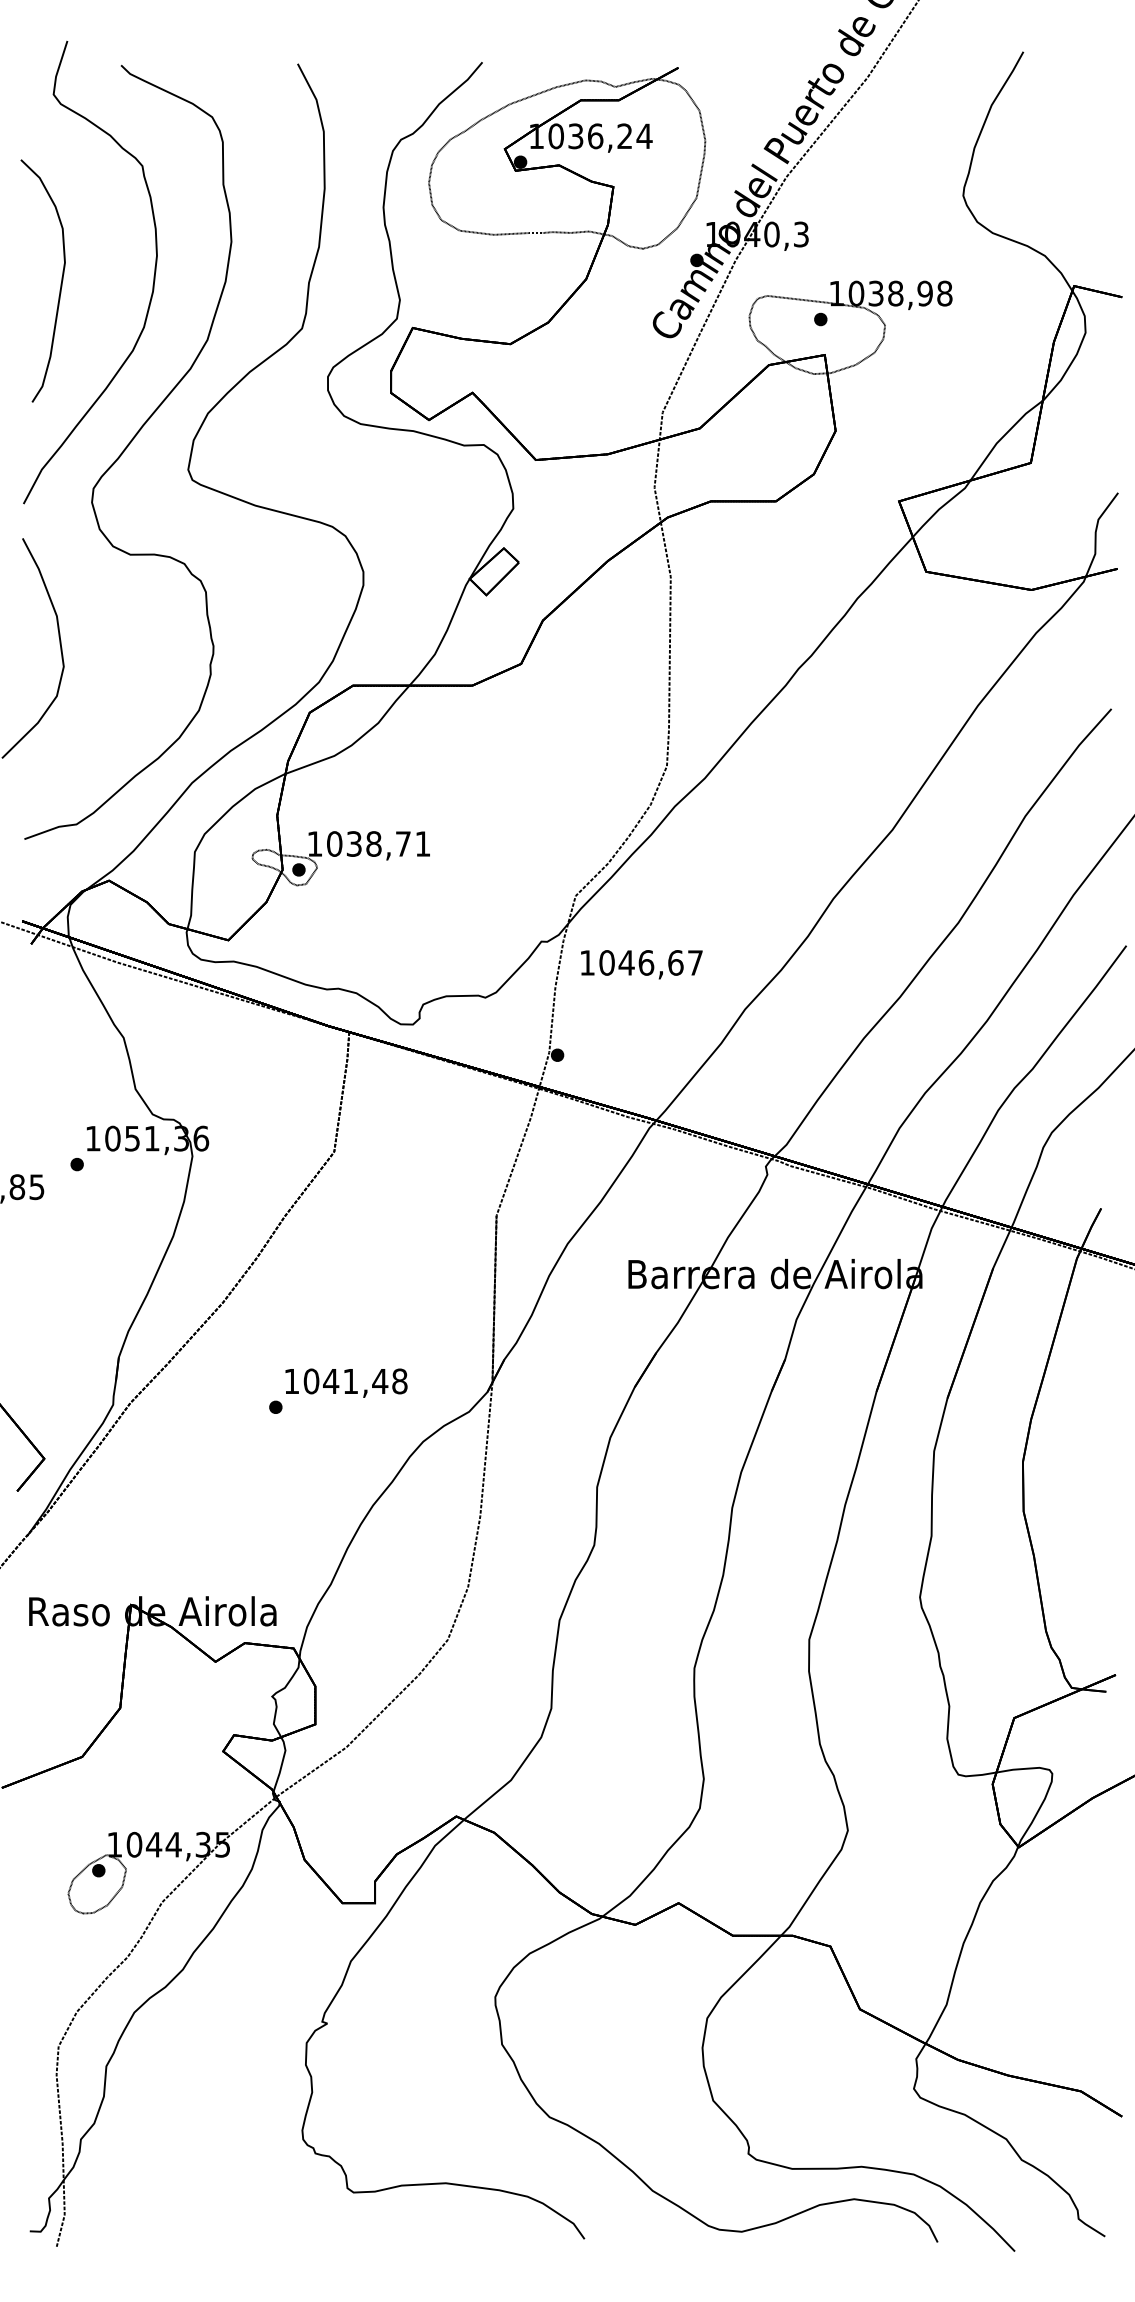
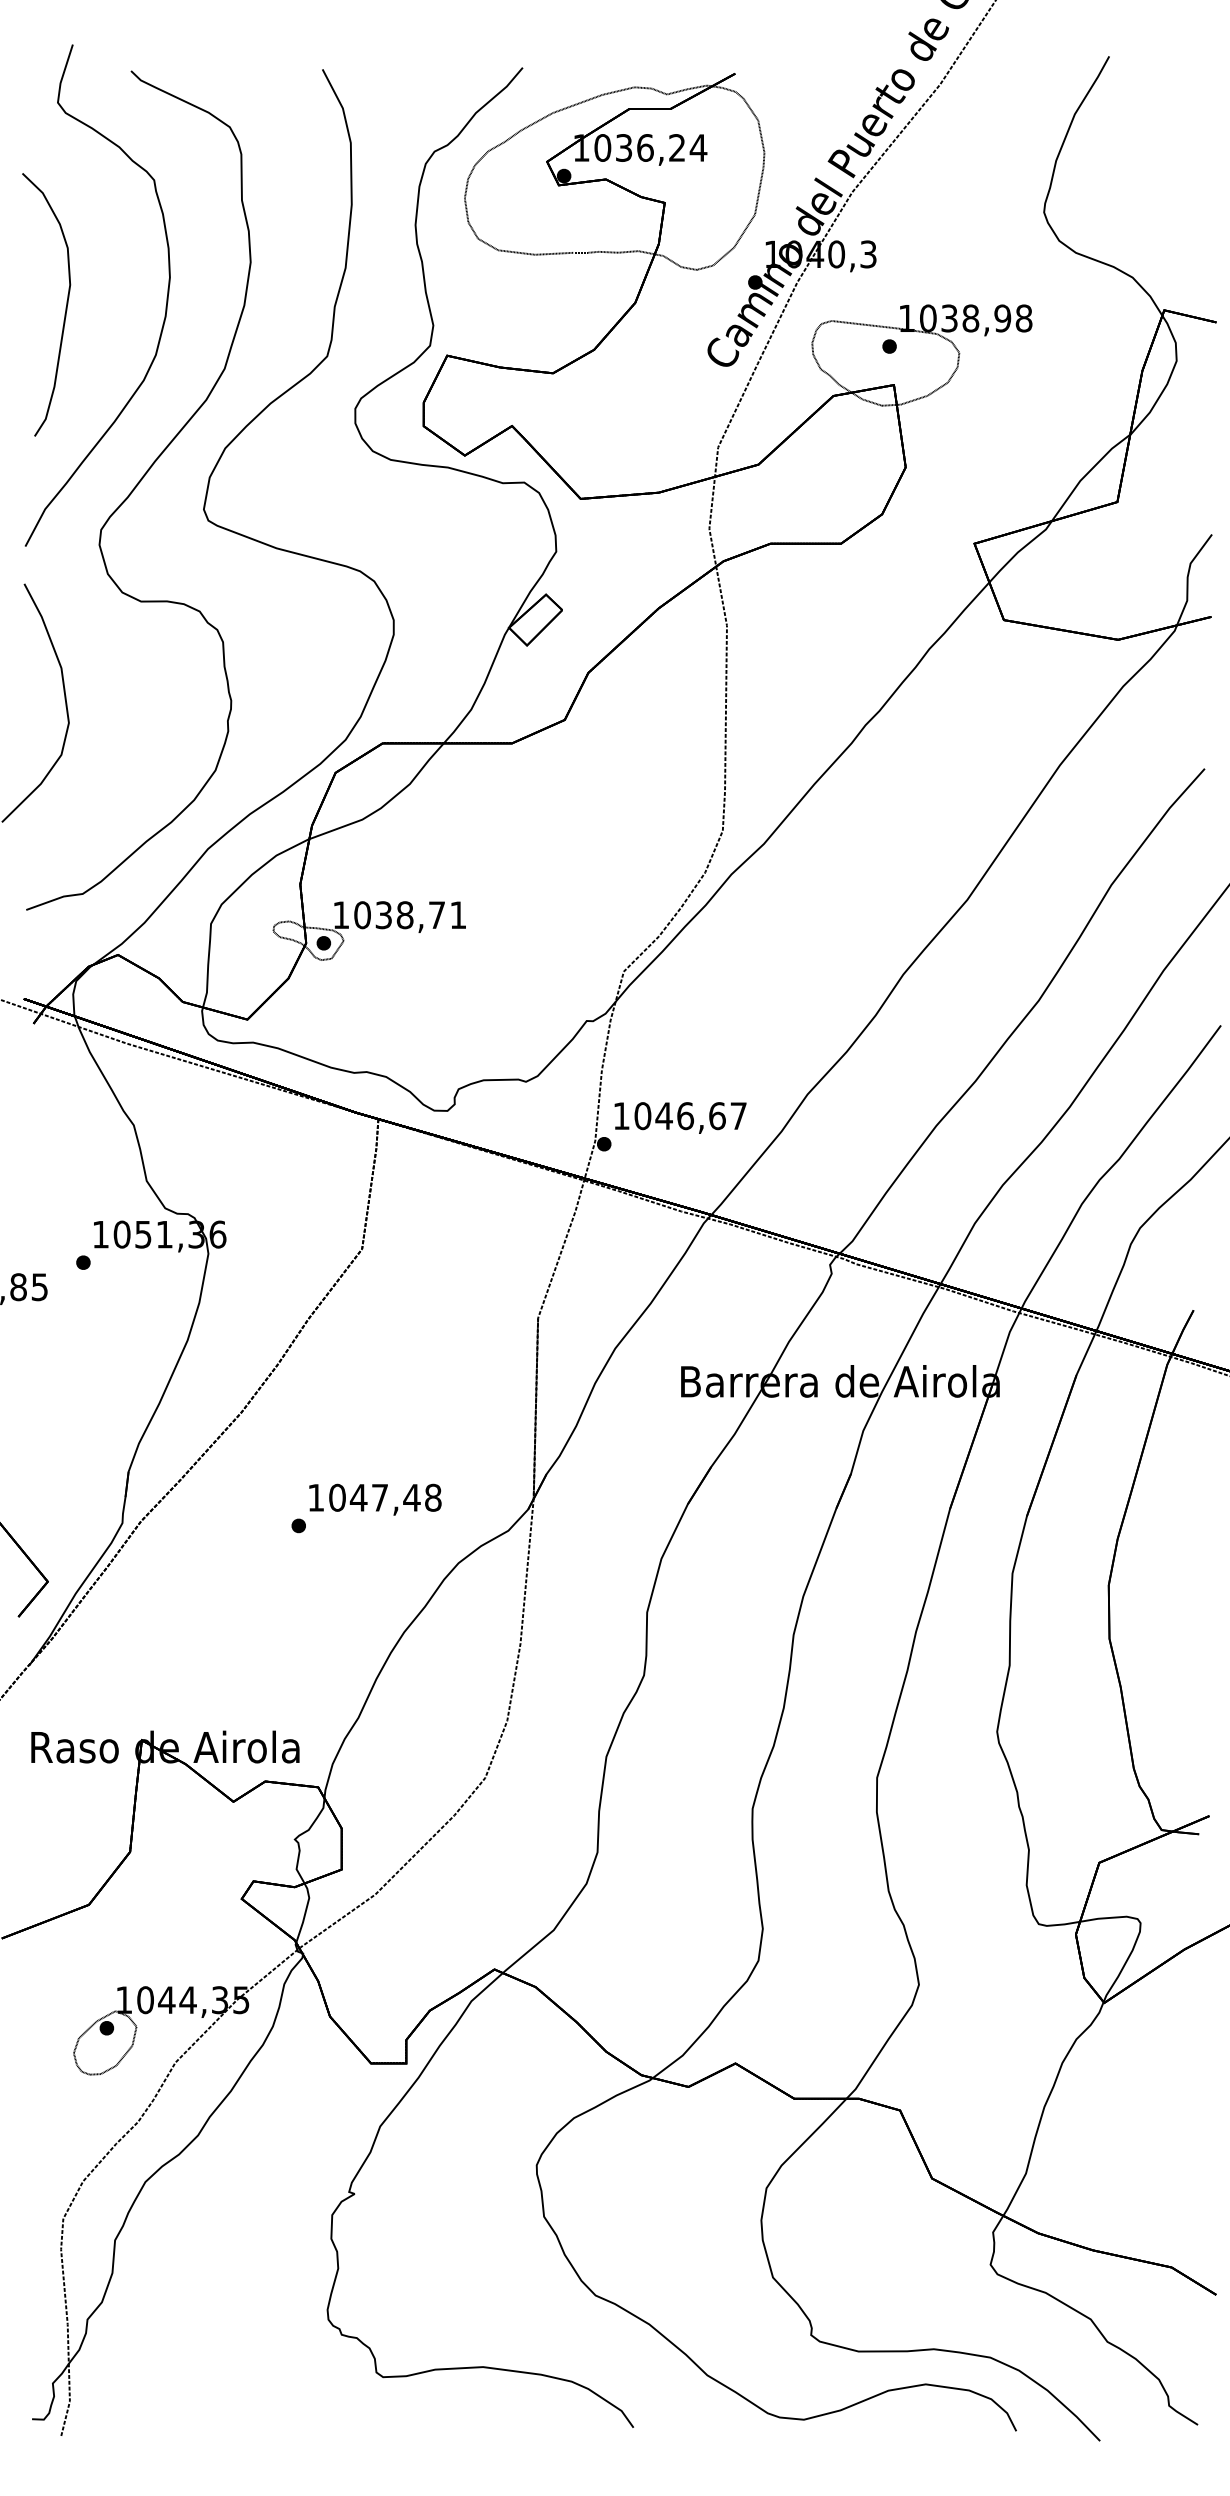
text: (641, 964) -> (680, 1117), moved
text: (350, 1381) -> (379, 1497), 1041,48 -> 1047,48

